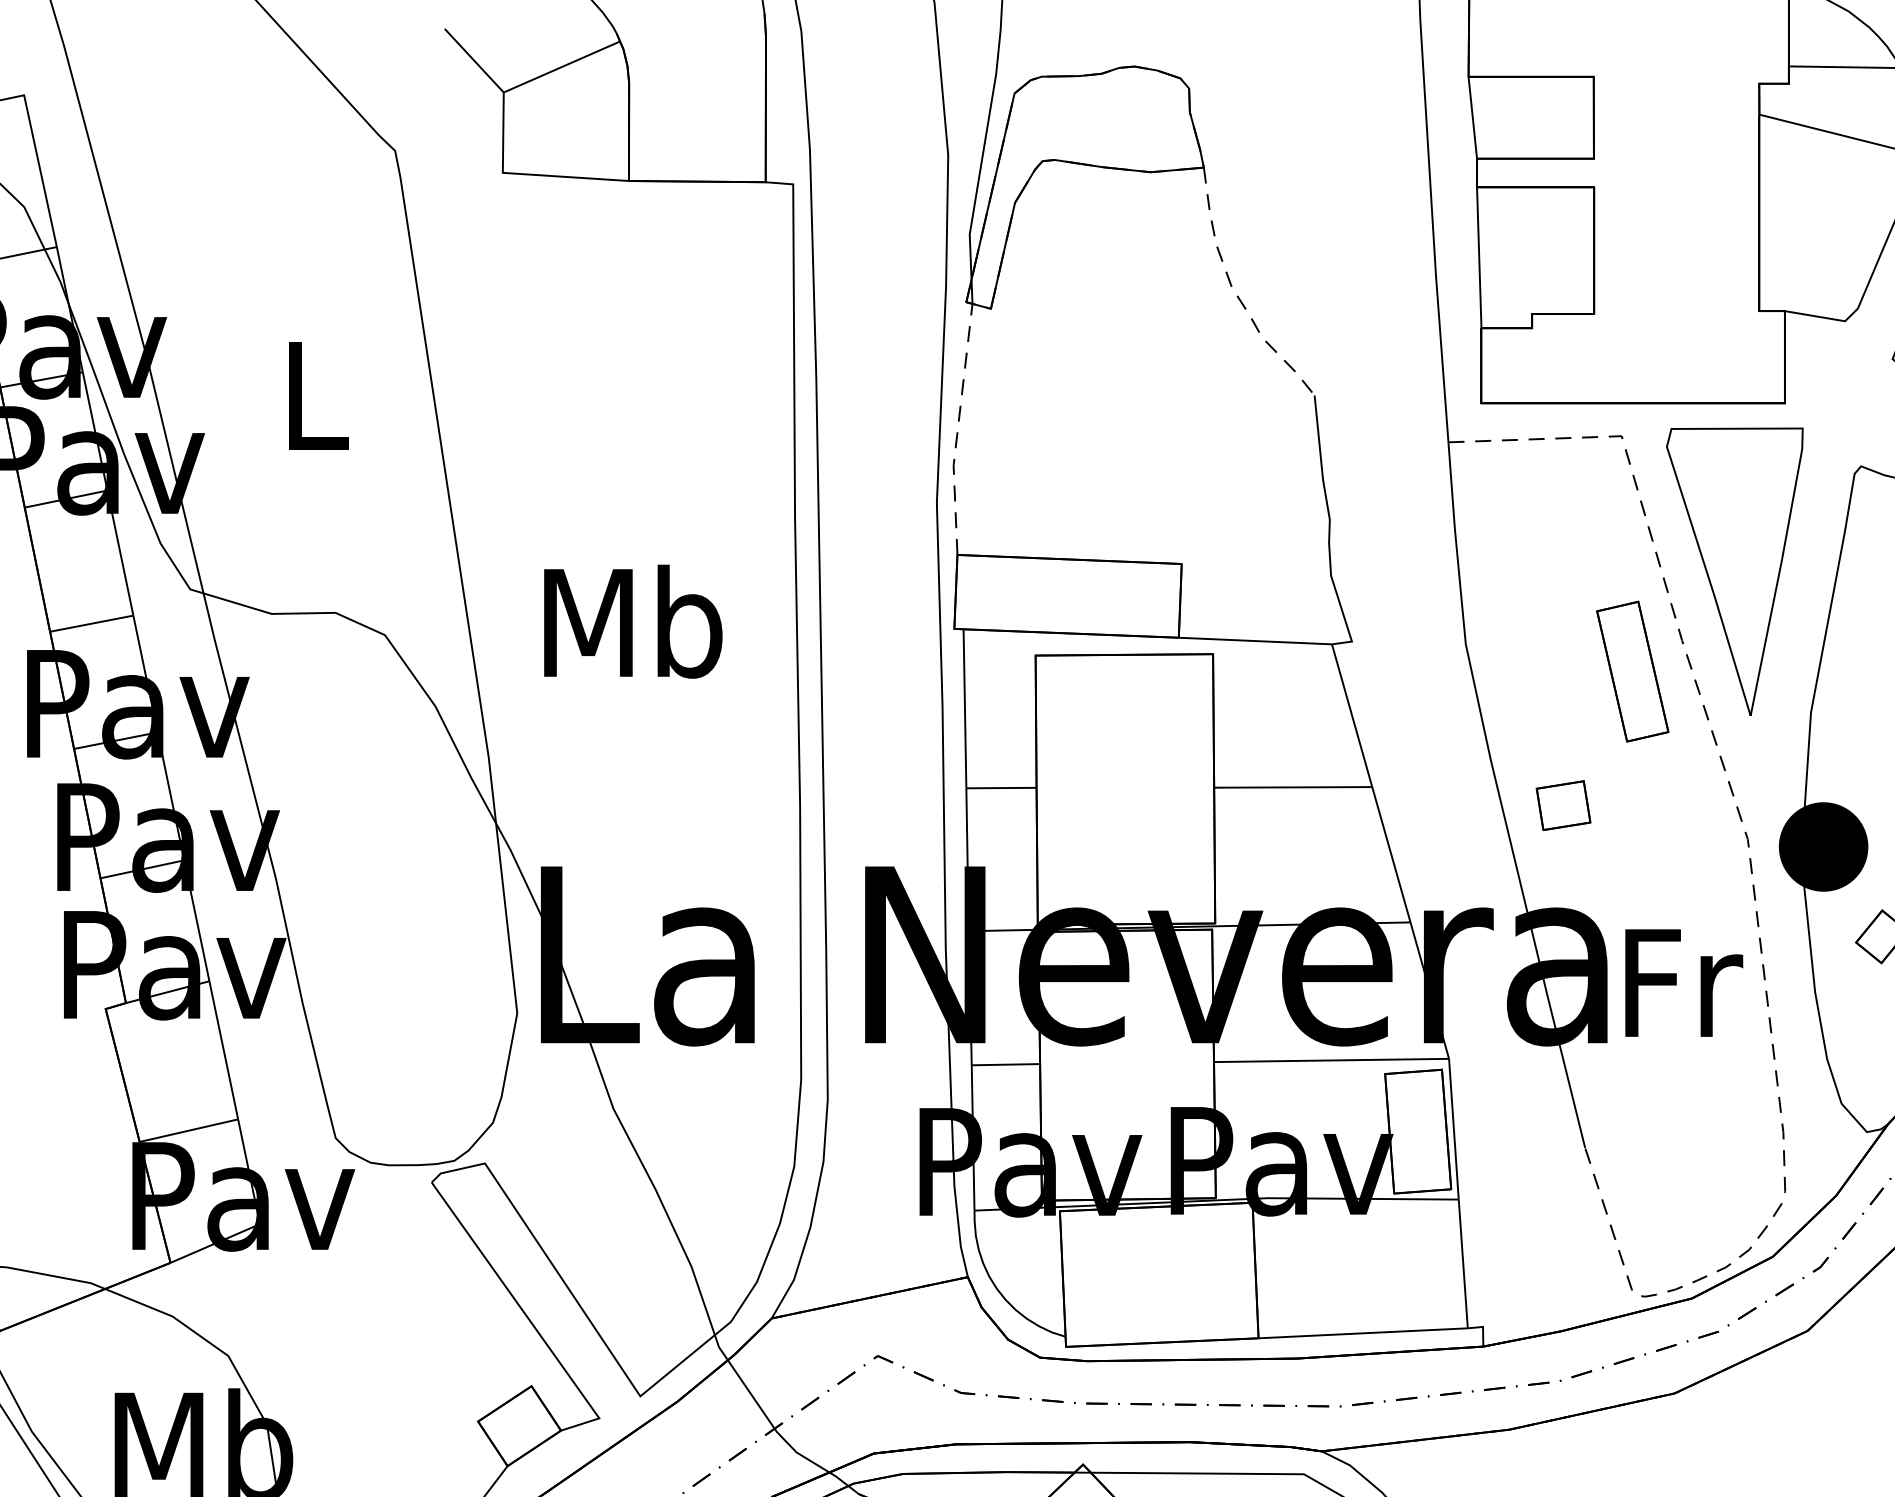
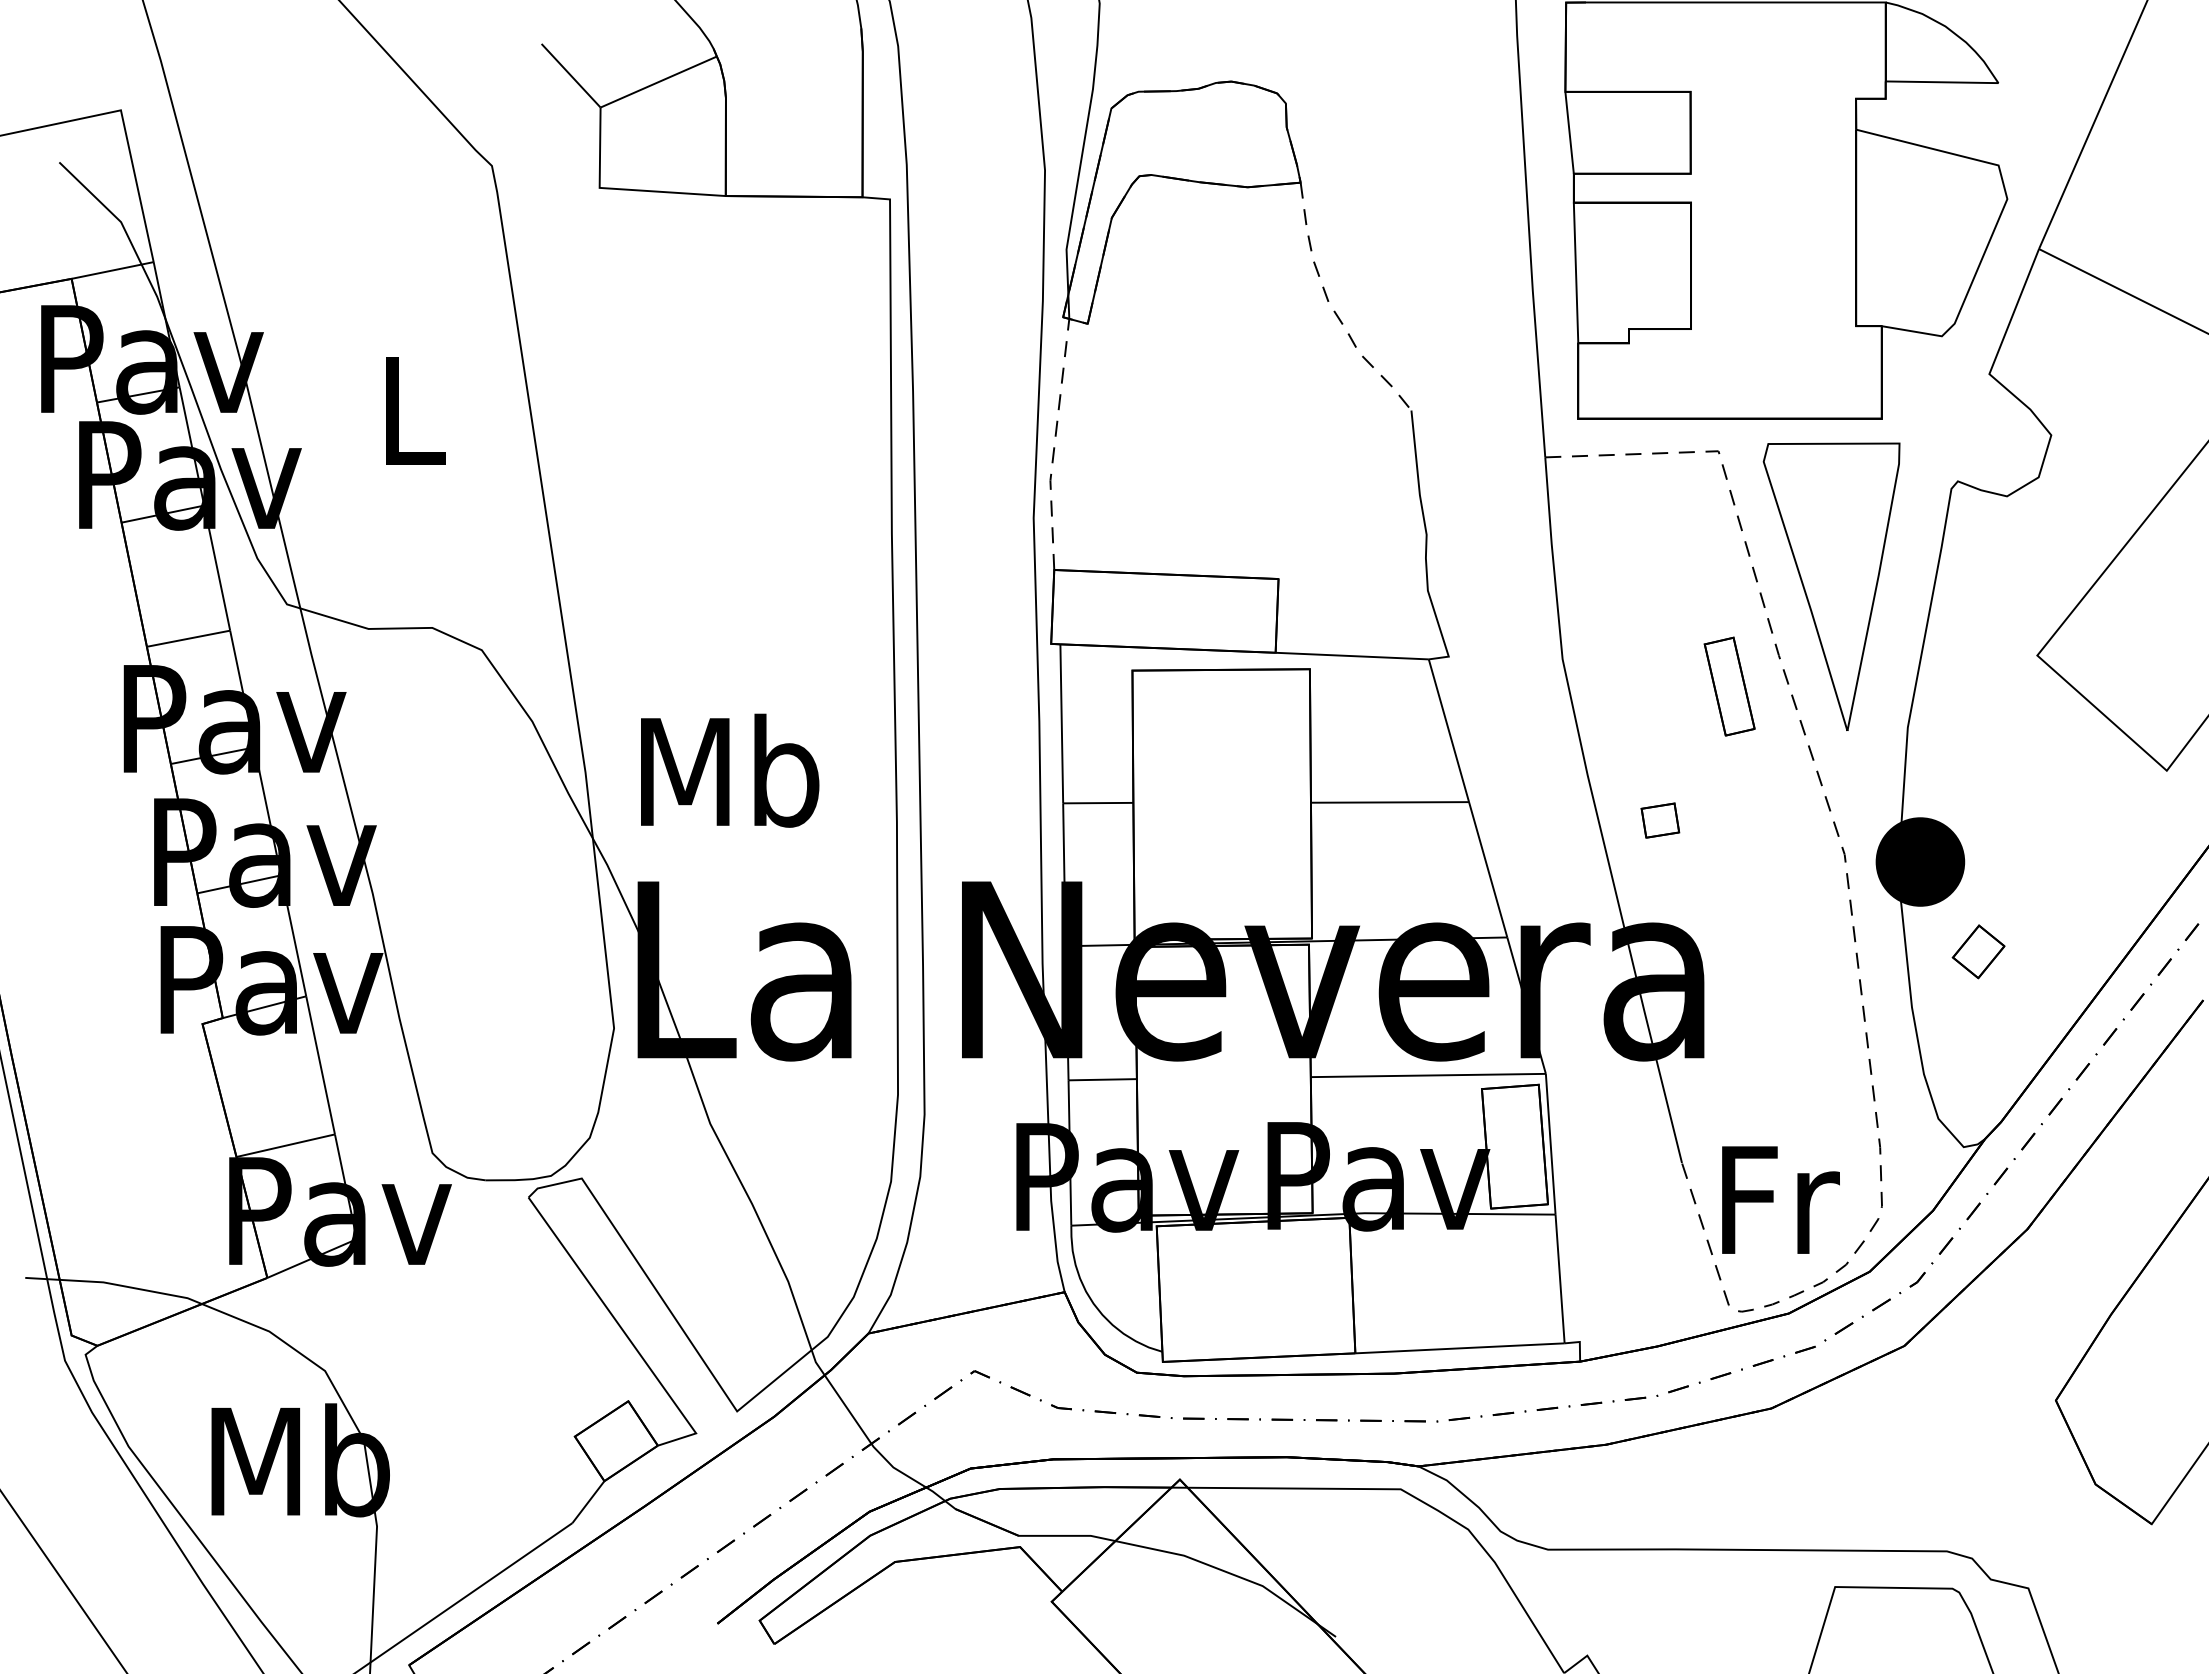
text: (633, 621) -> (730, 770), moved
part: (1632, 671) -> (1729, 686), size x0.7
part: (1563, 805) -> (1660, 820), size x0.7
text: (1683, 982) -> (1780, 1199), moved

